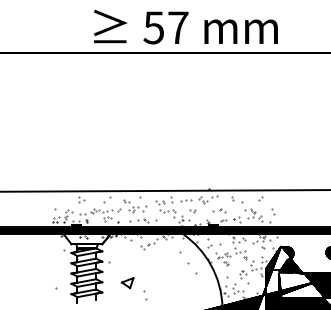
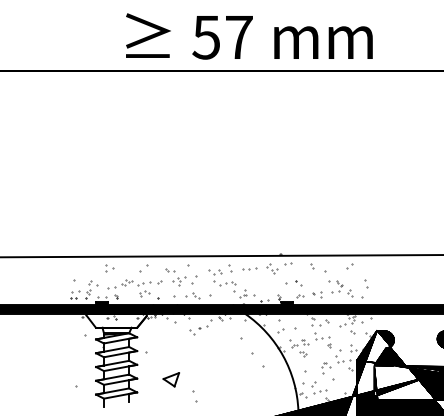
part: (192, 211) -> (258, 283), removed

